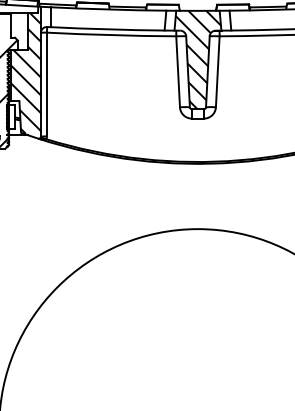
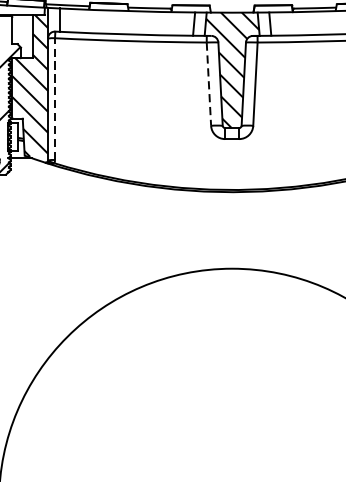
line: (178, 71) -> (209, 83), solid -> dashed
line: (46, 84) -> (54, 99), solid -> dashed

